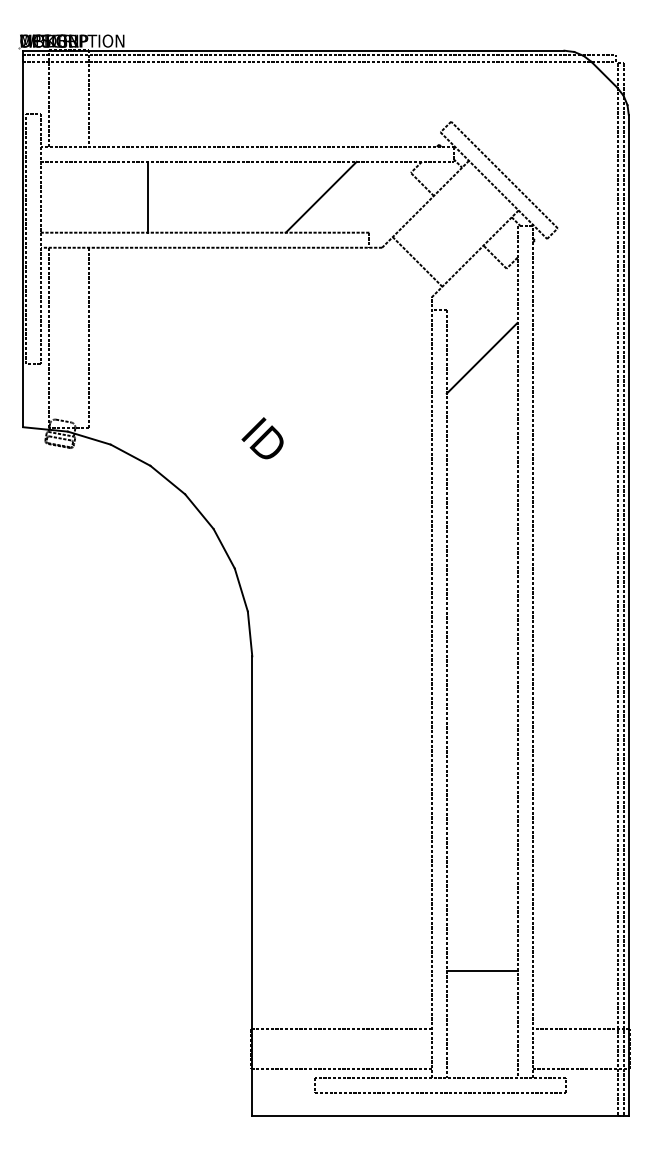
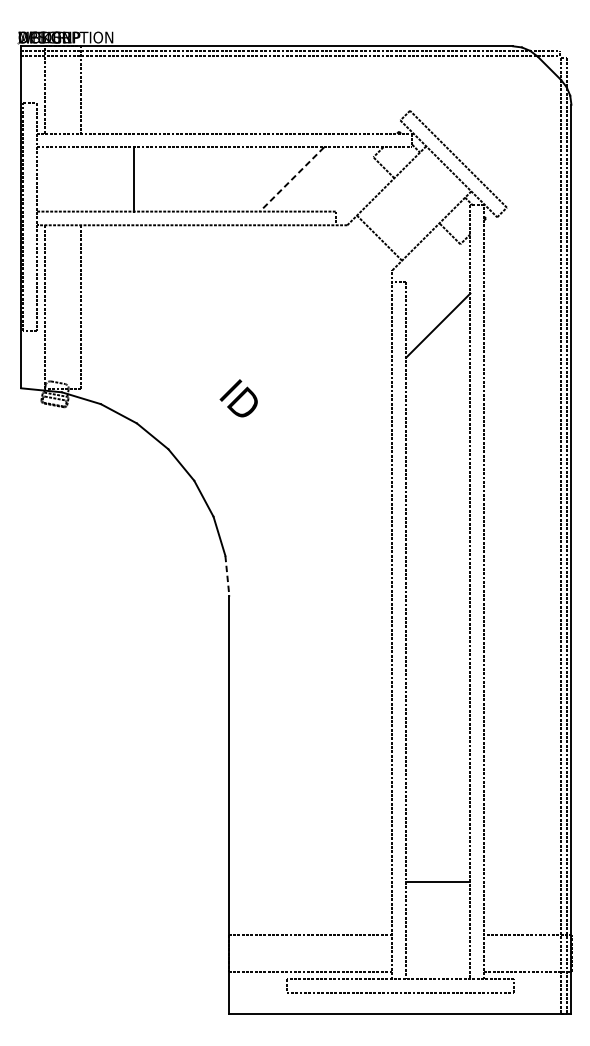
line: (320, 197) -> (291, 179), solid -> dashed
line: (250, 634) -> (227, 576), solid -> dashed

